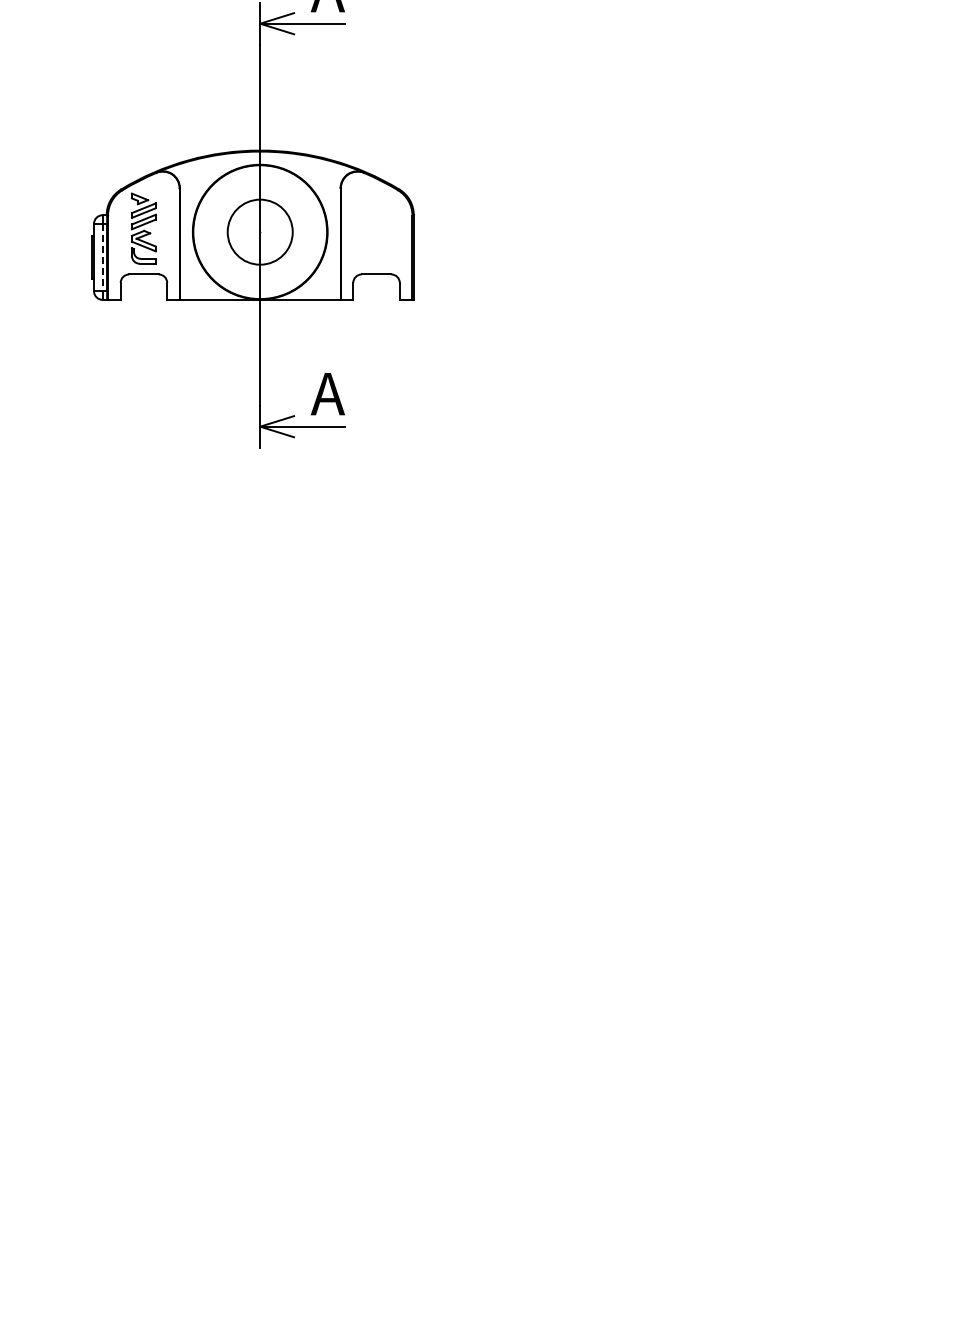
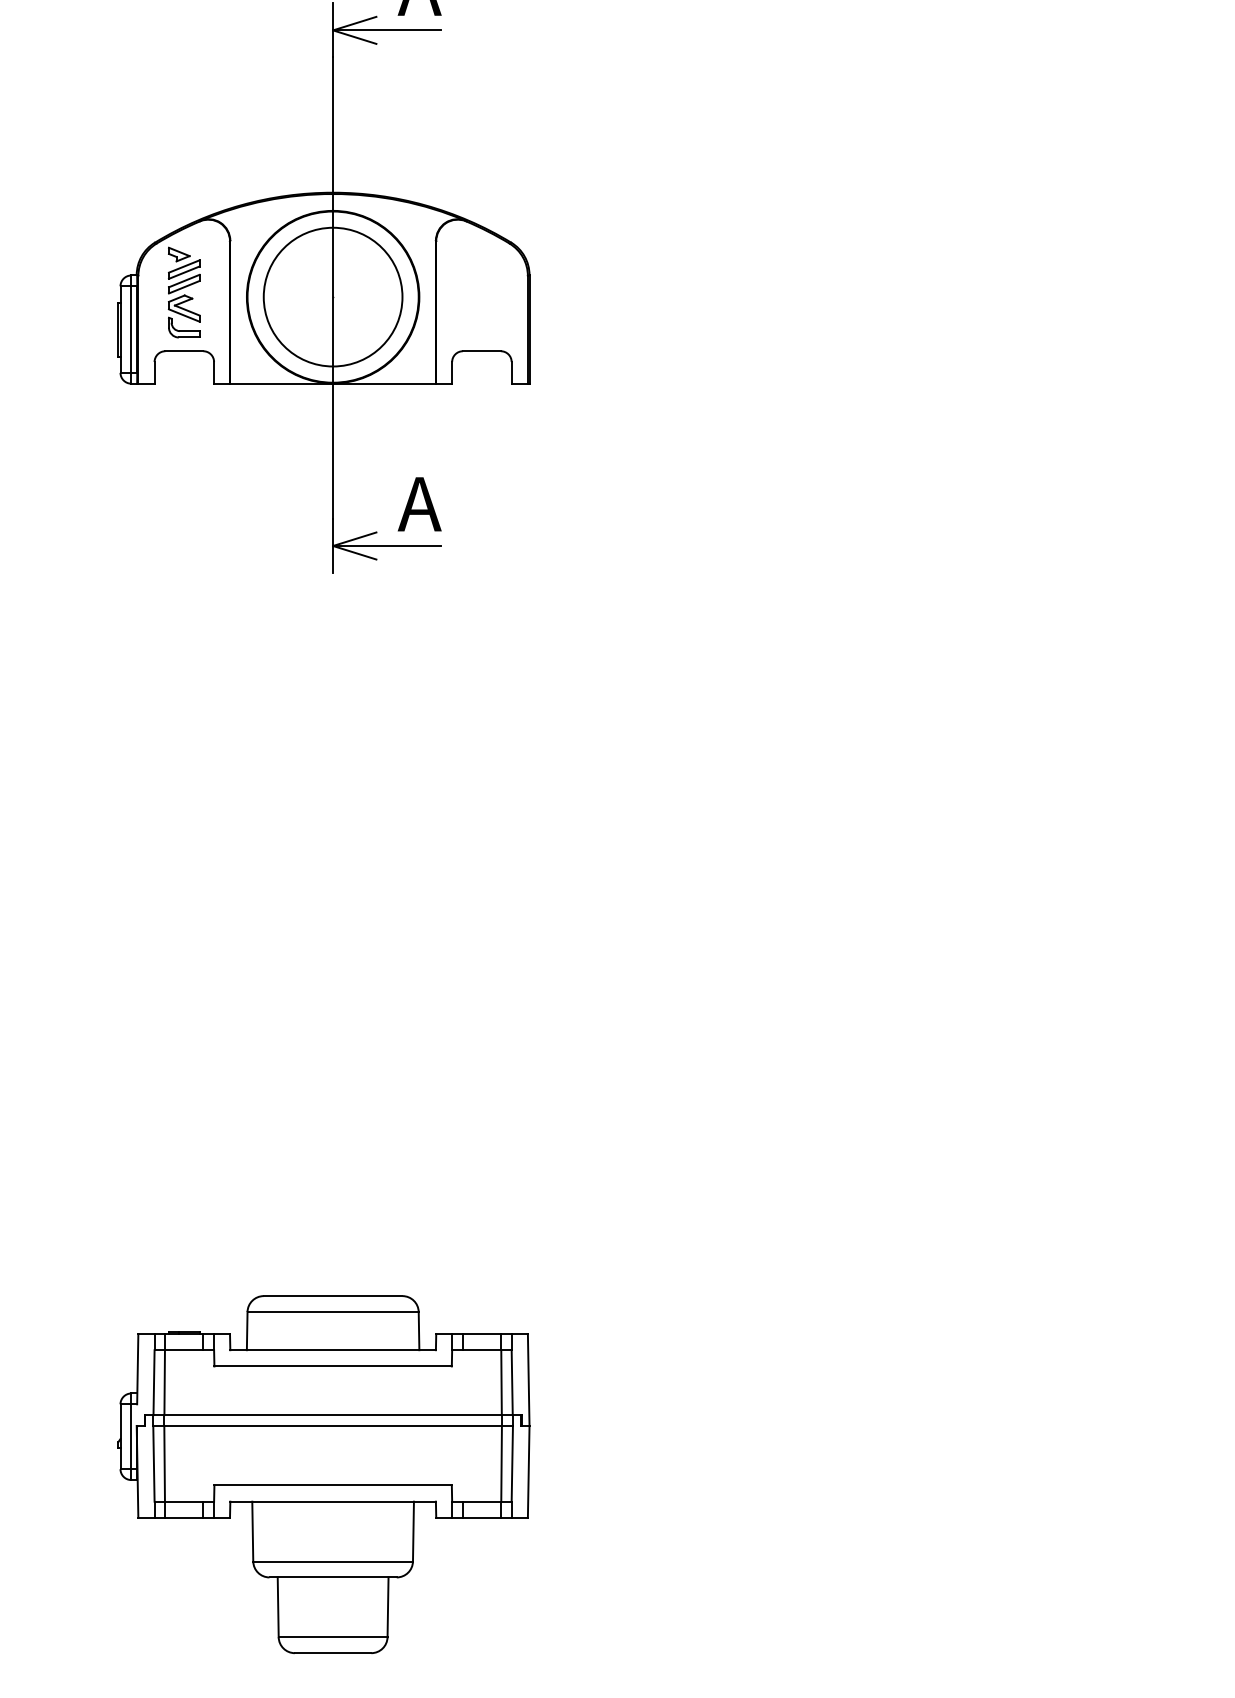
circle: (260, 231) -> (333, 296), size x1.67
line: (102, 257) -> (131, 329), dashed -> solid
part: (252, 1152) -> (323, 1474), added

